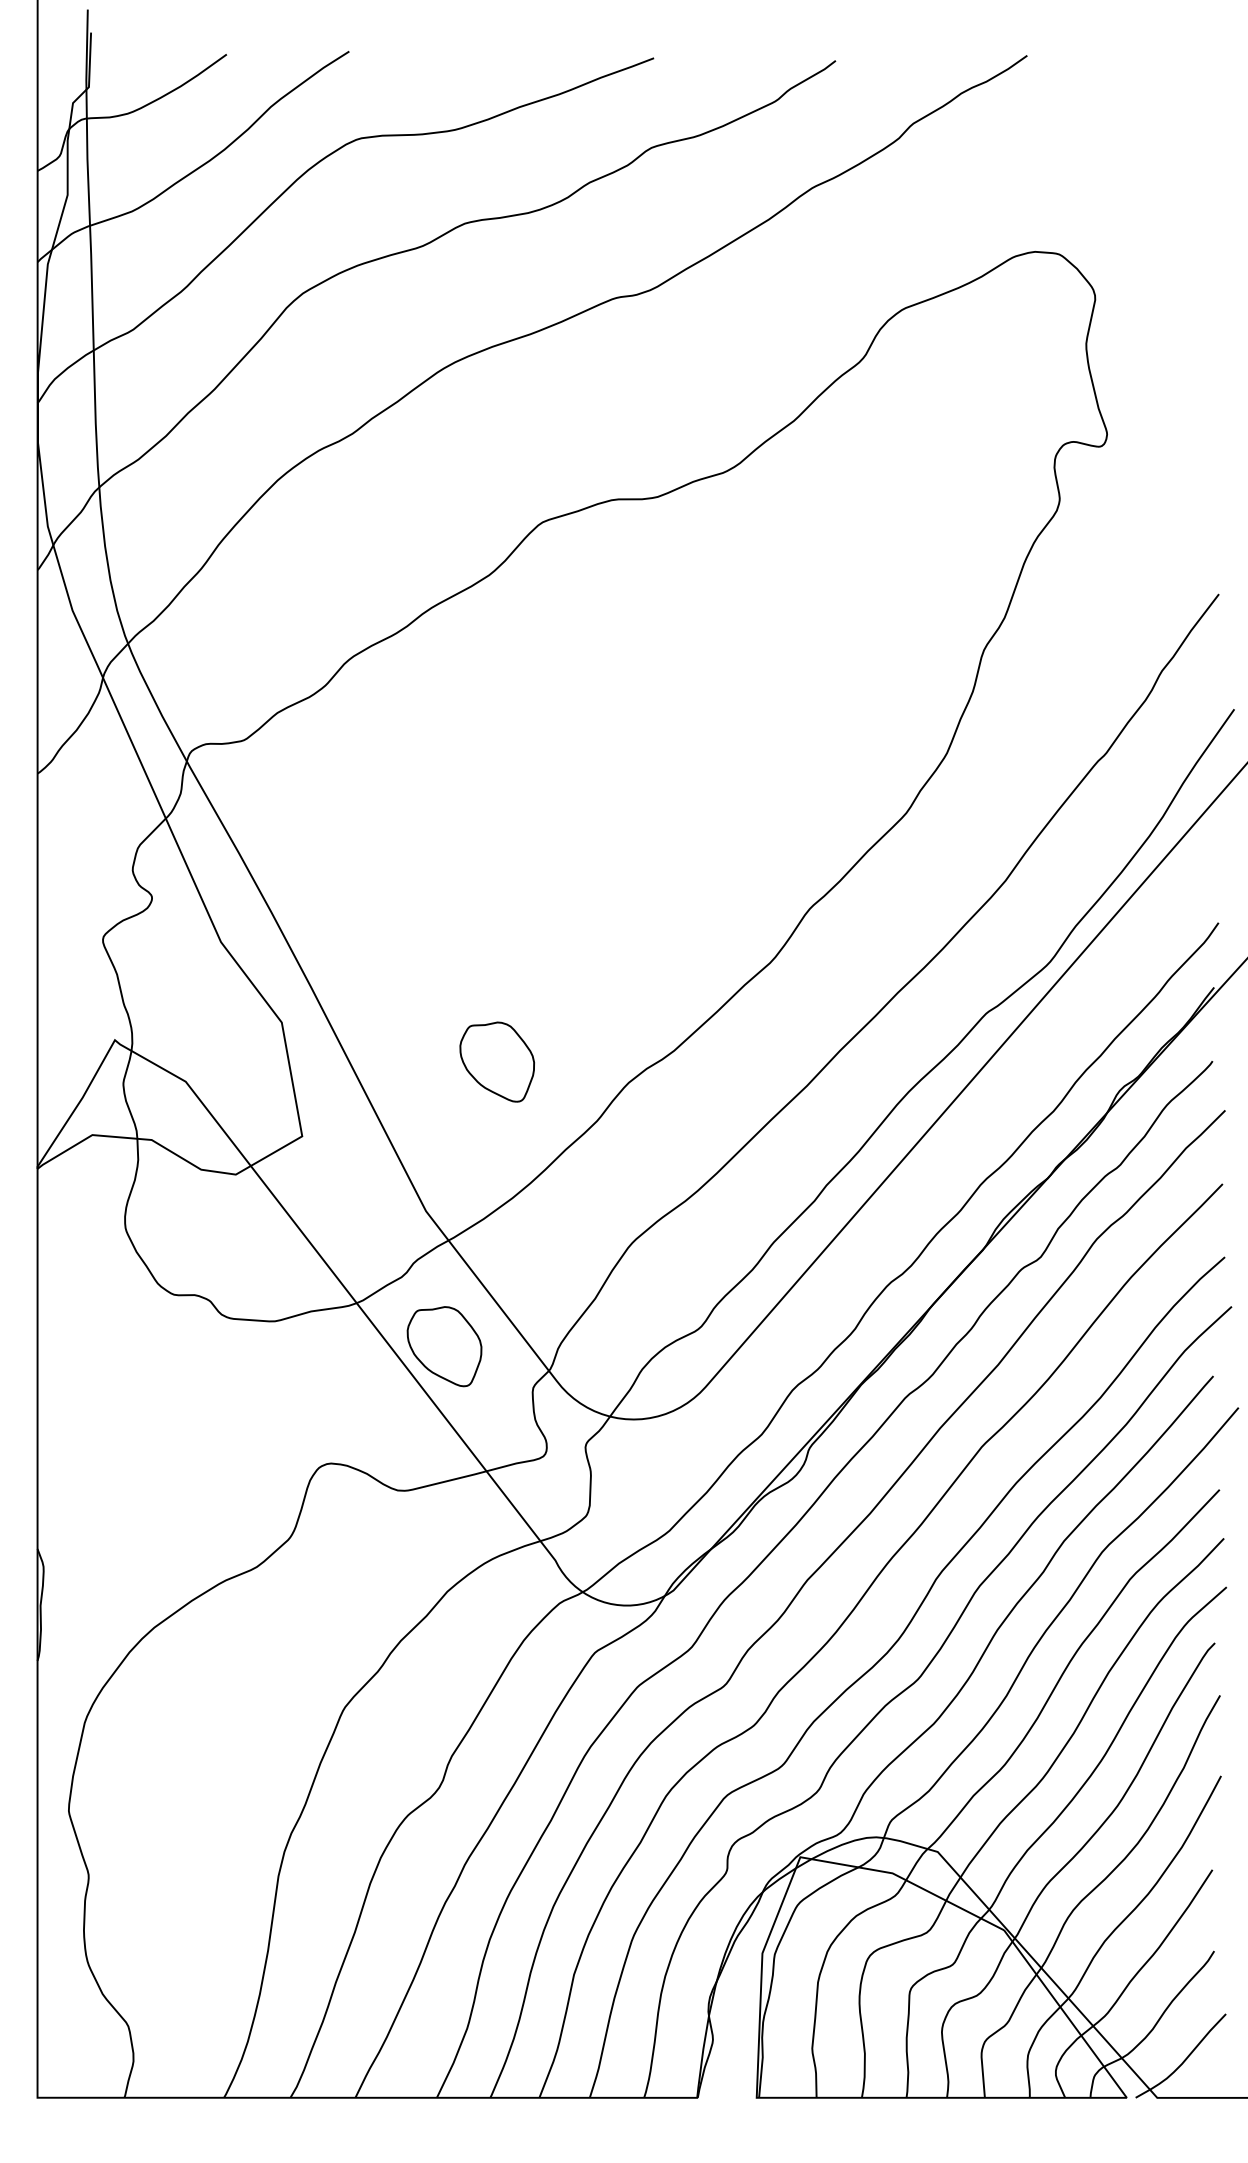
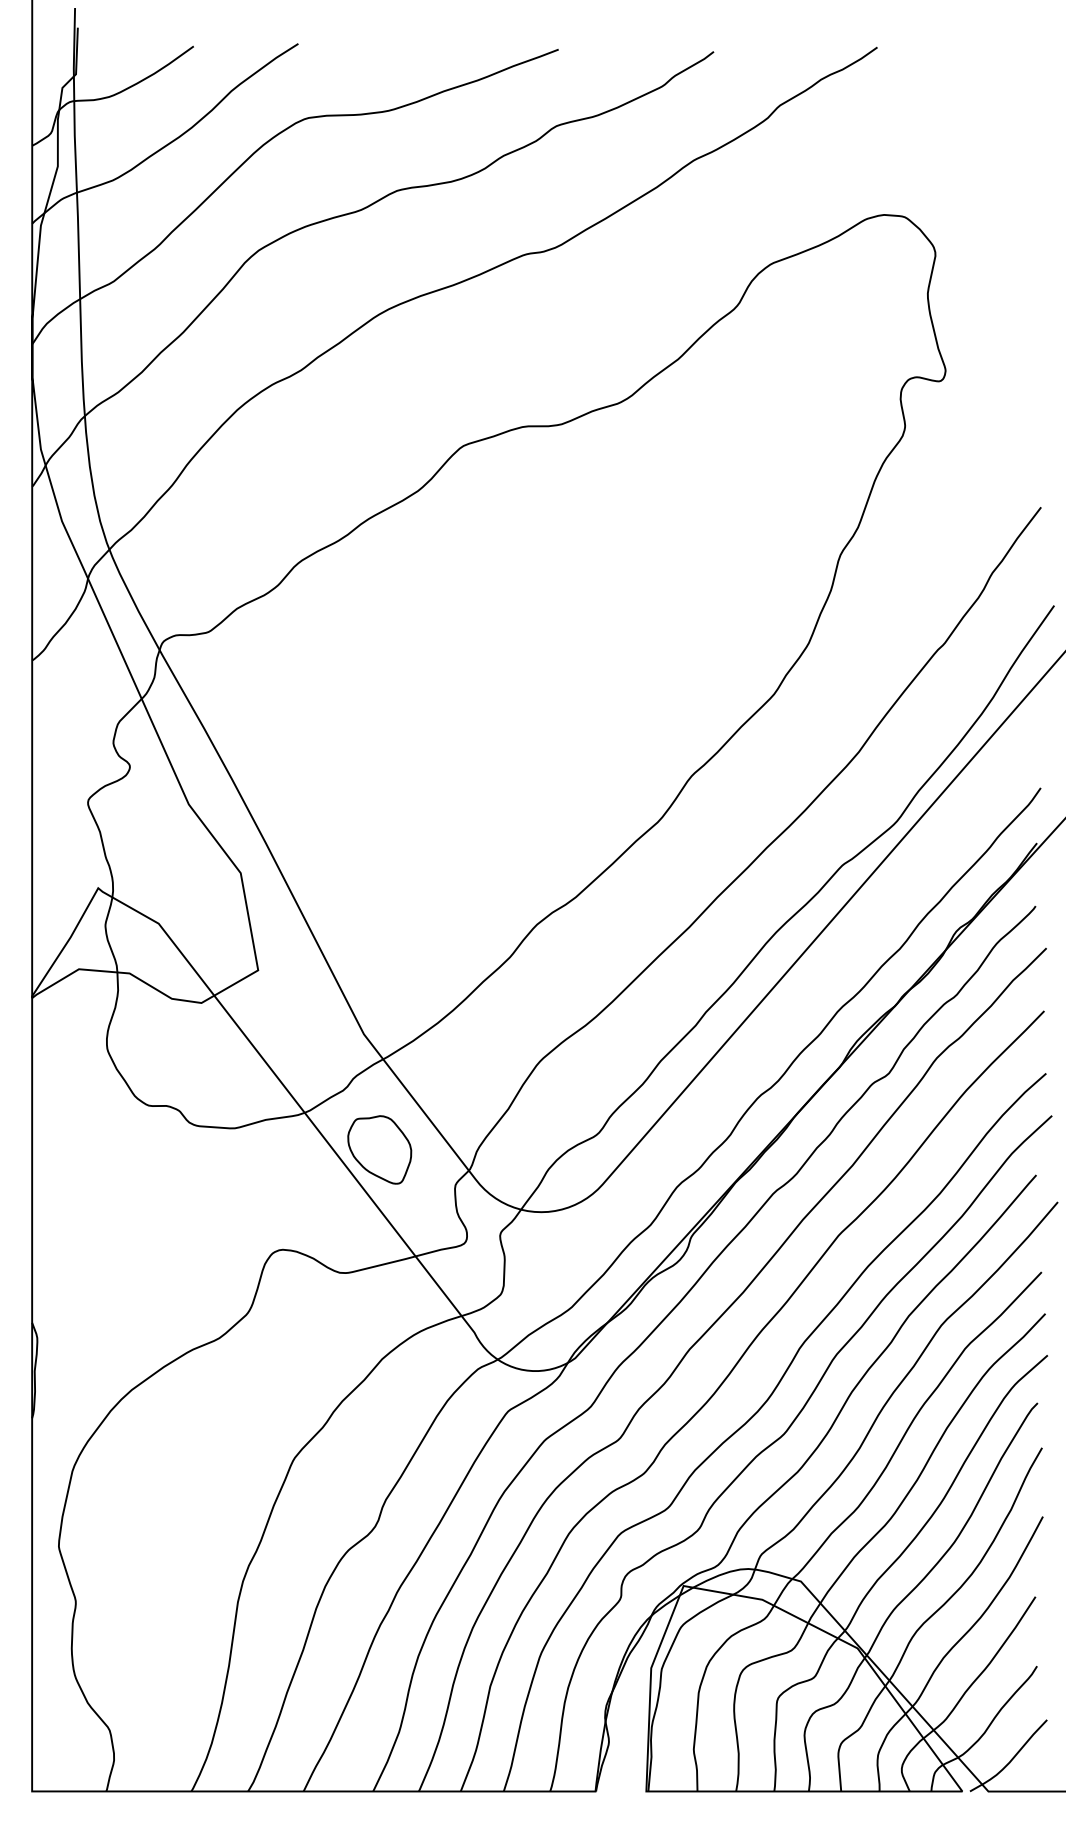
part: (496, 1061) -> (424, 906), removed

